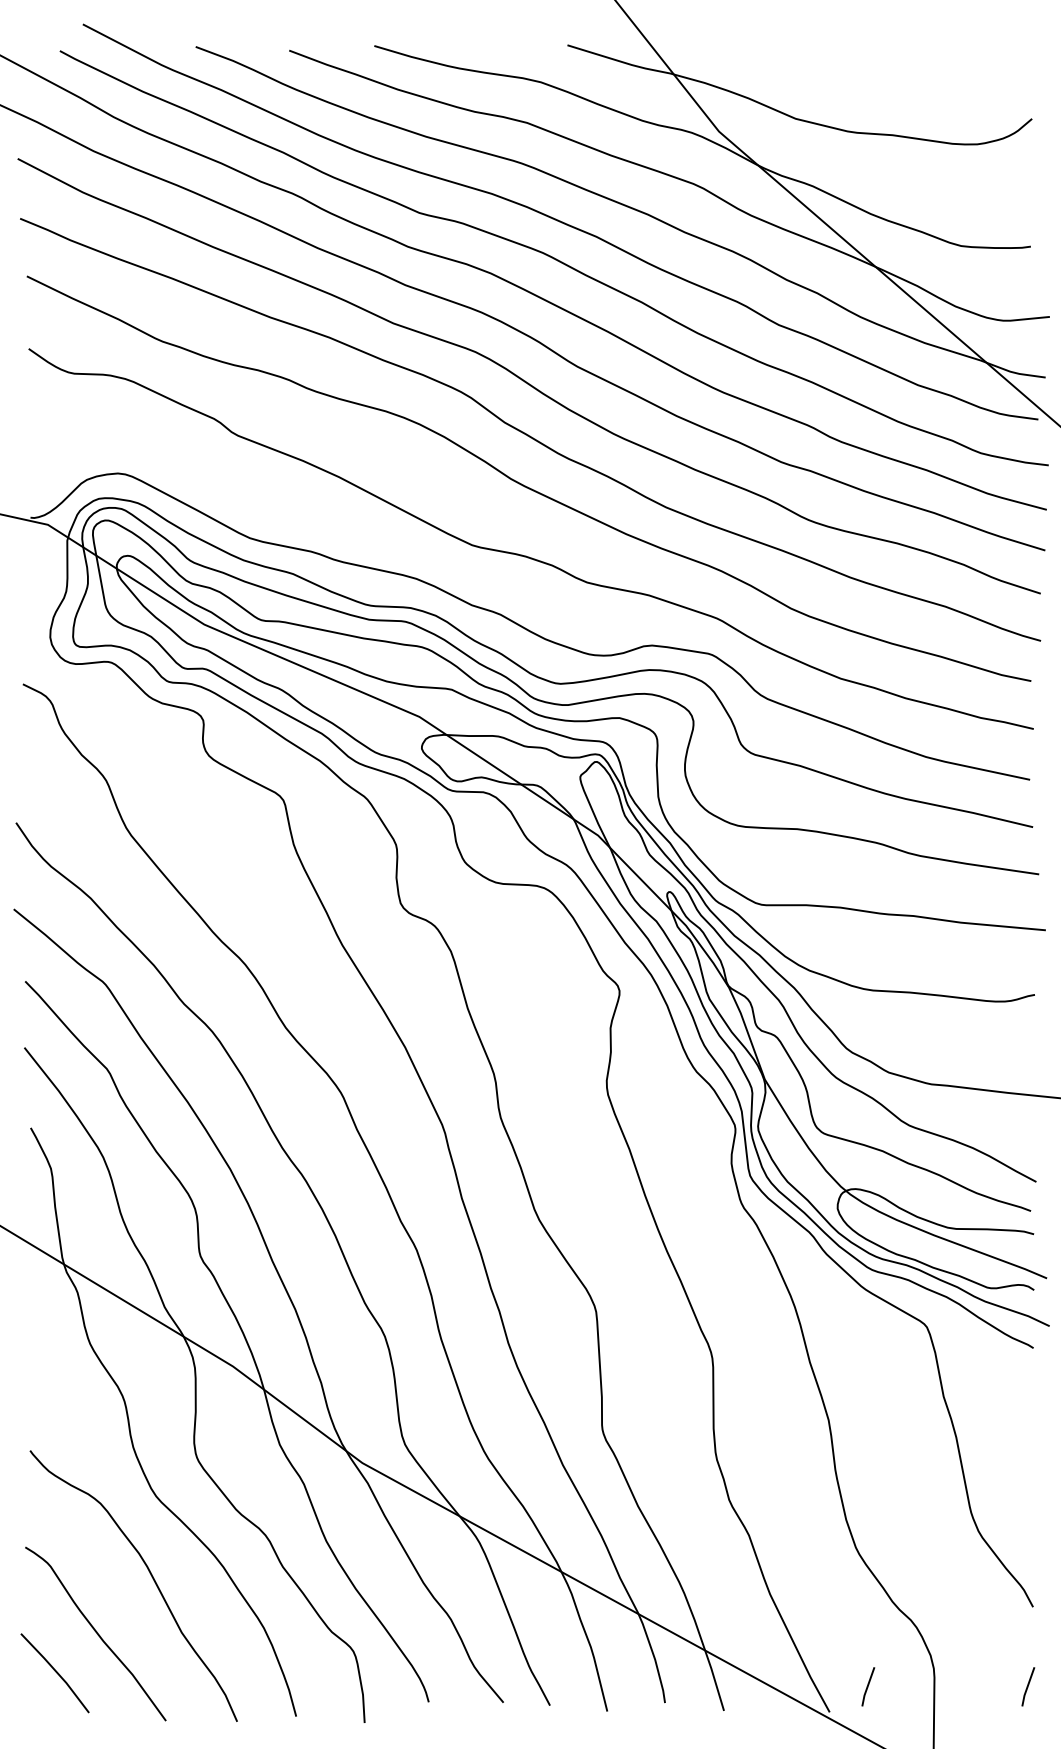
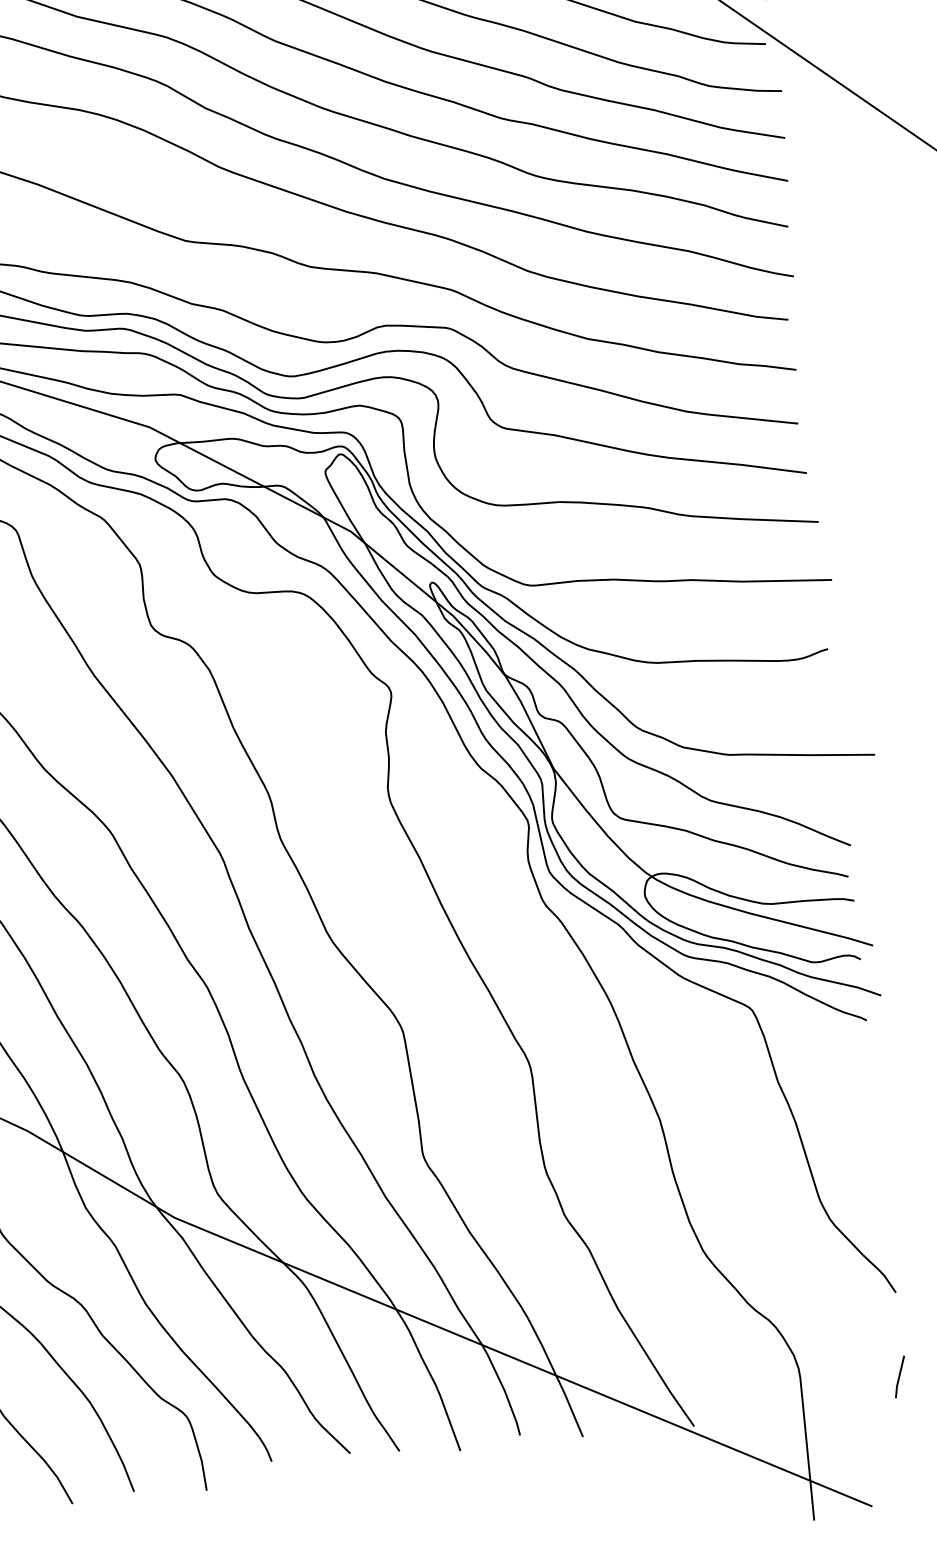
line: (868, 1686) -> (732, 1394), removed

